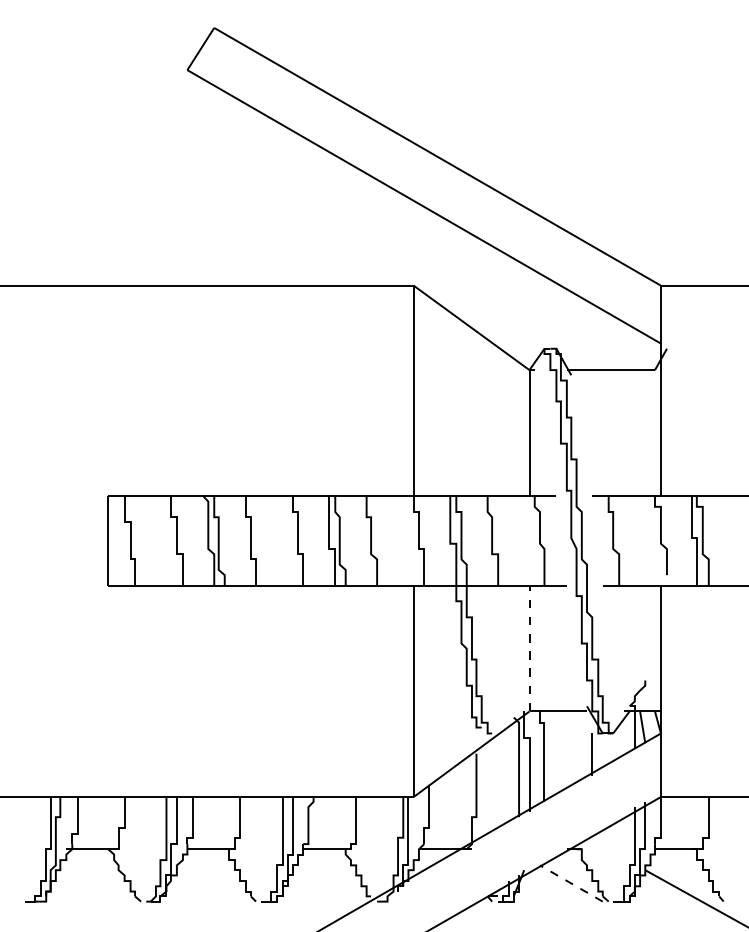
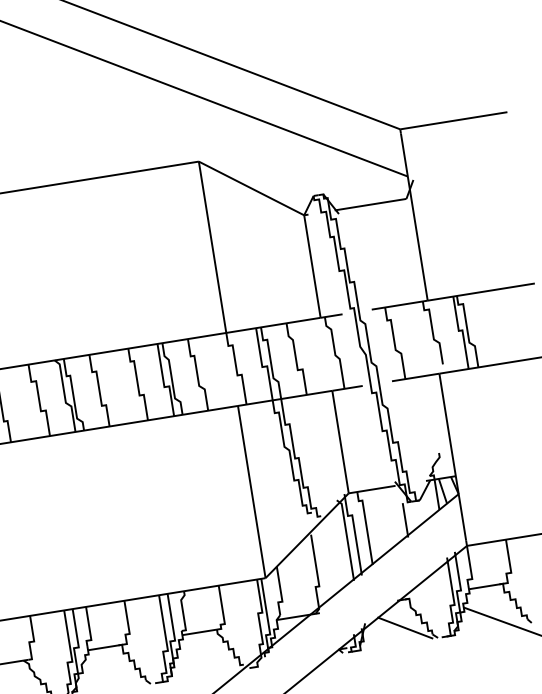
line: (529, 648) -> (340, 442), dashed -> solid
line: (570, 883) -> (404, 628), dashed -> solid

